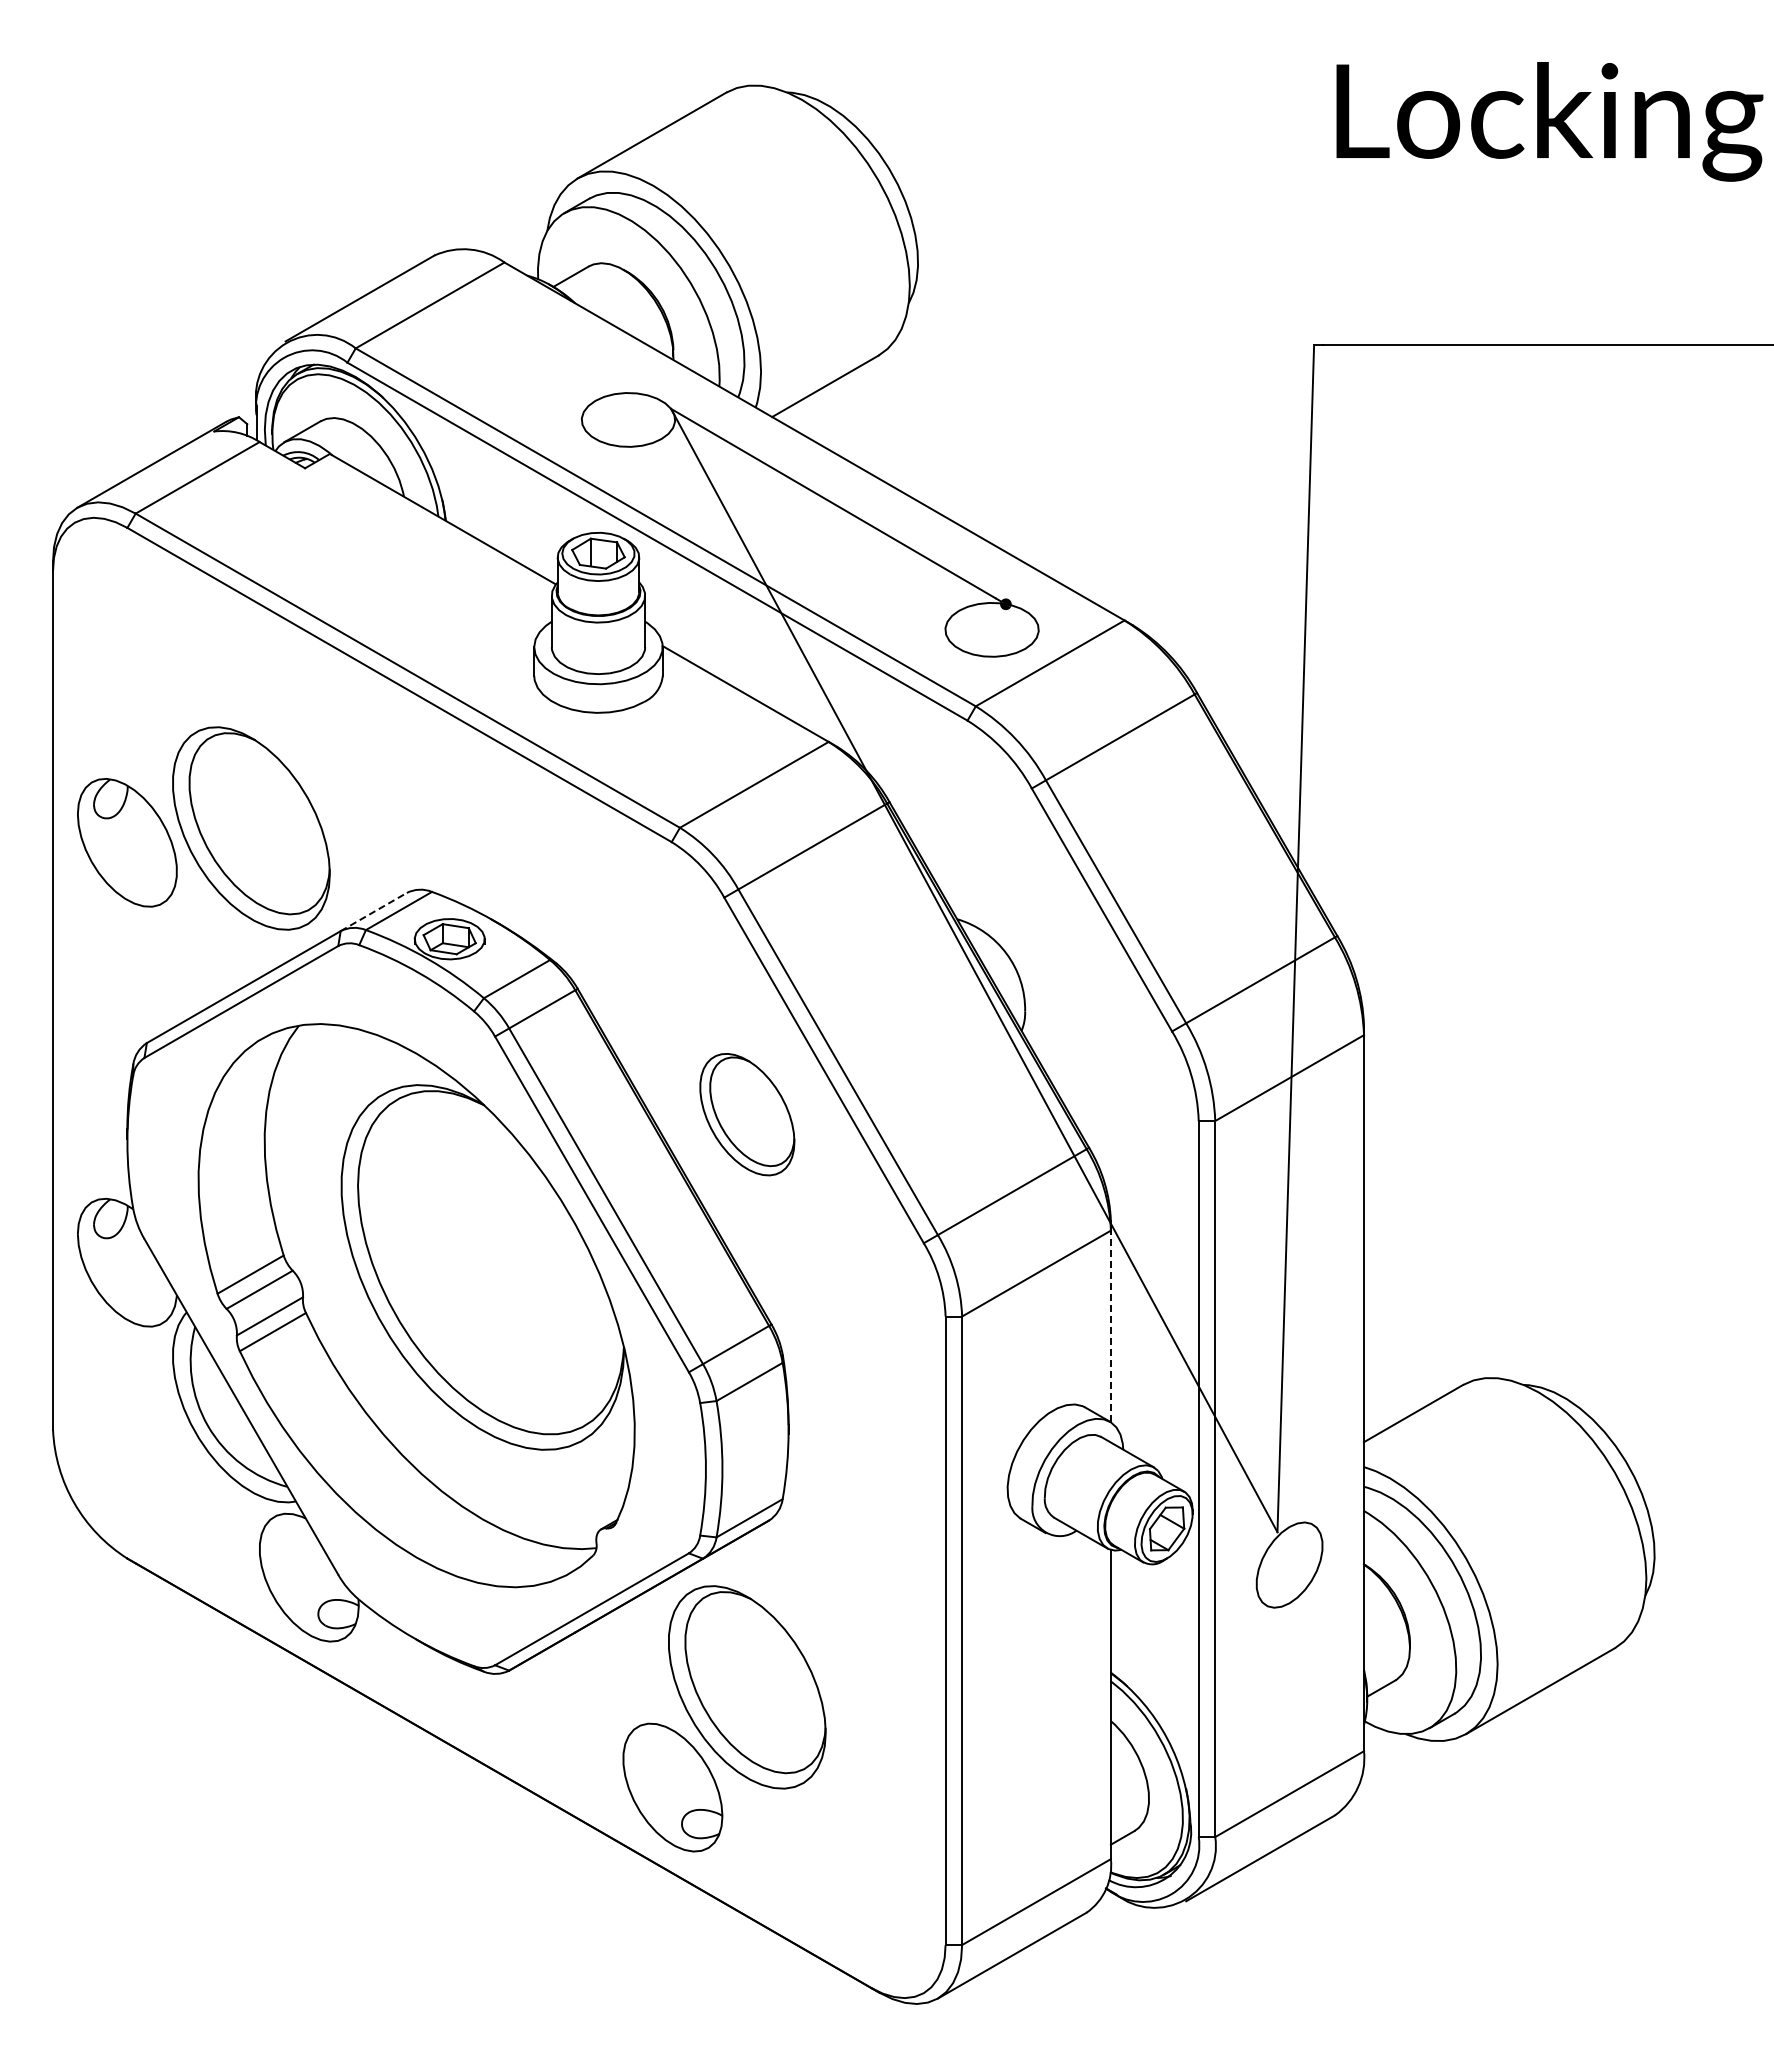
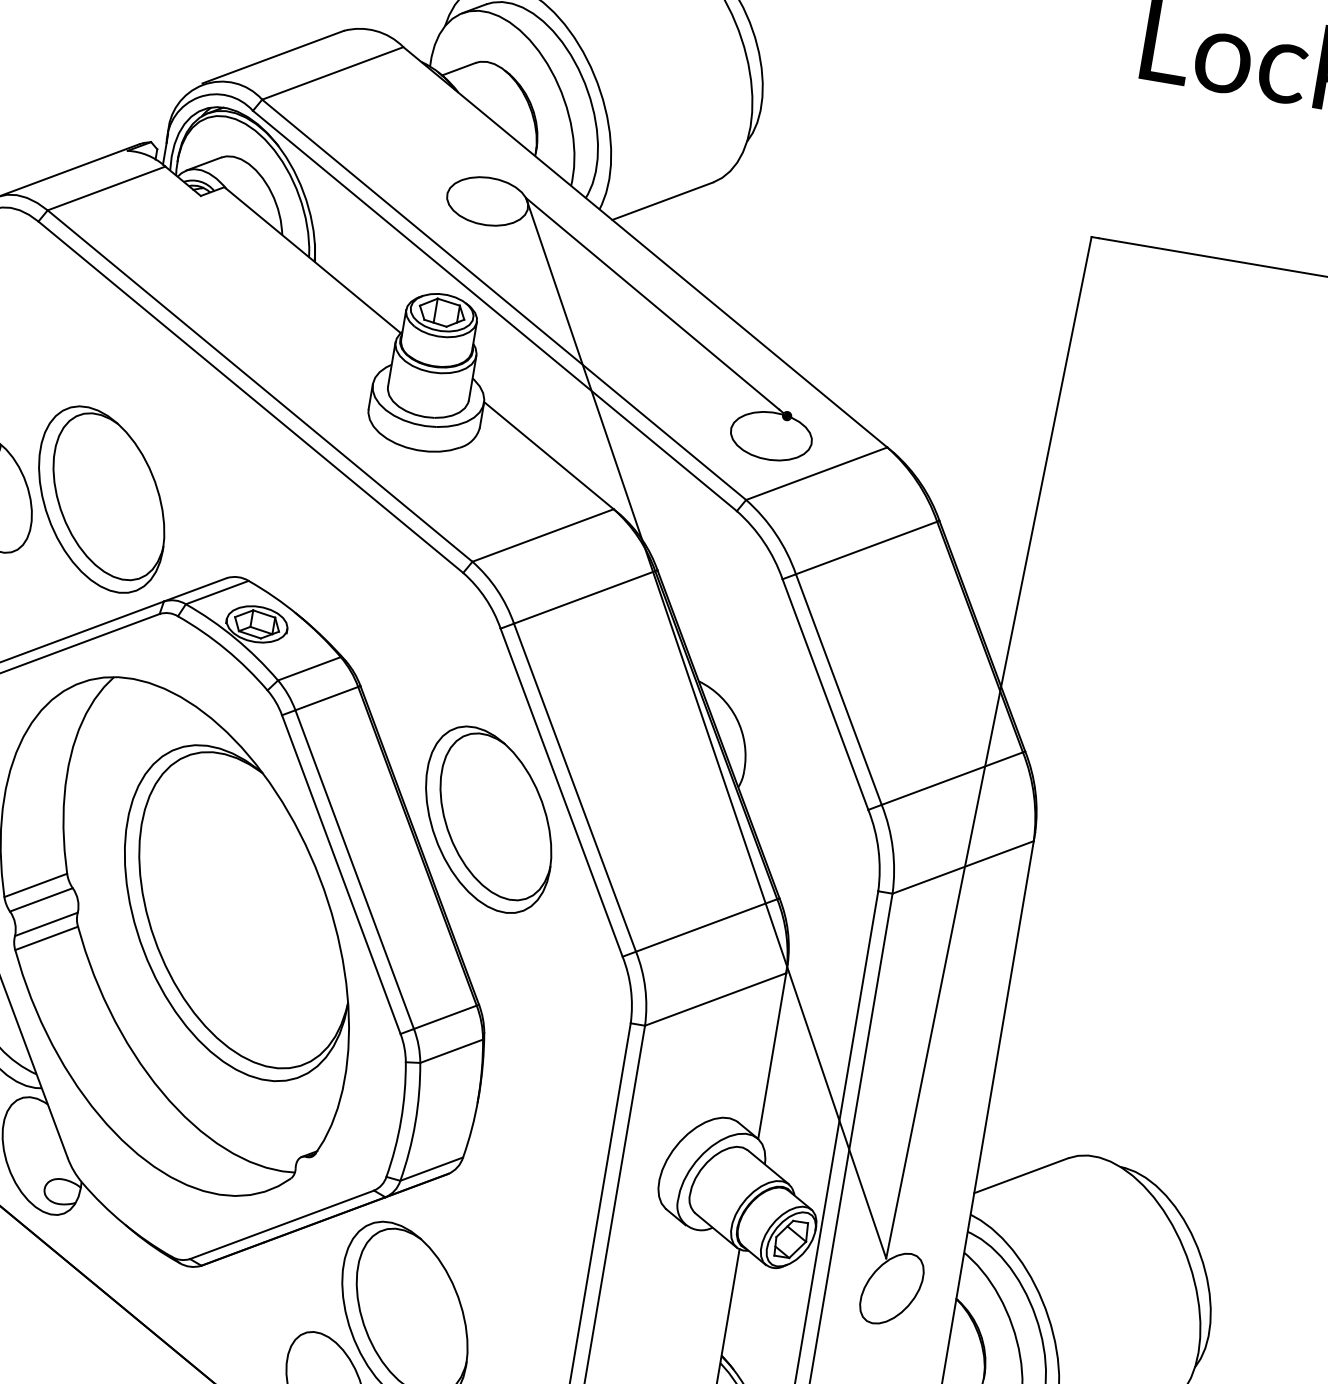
line: (374, 911) -> (196, 589), dashed -> solid
part: (747, 1114) -> (488, 819), size x1.67
line: (1110, 1326) -> (771, 1056), dashed -> solid

